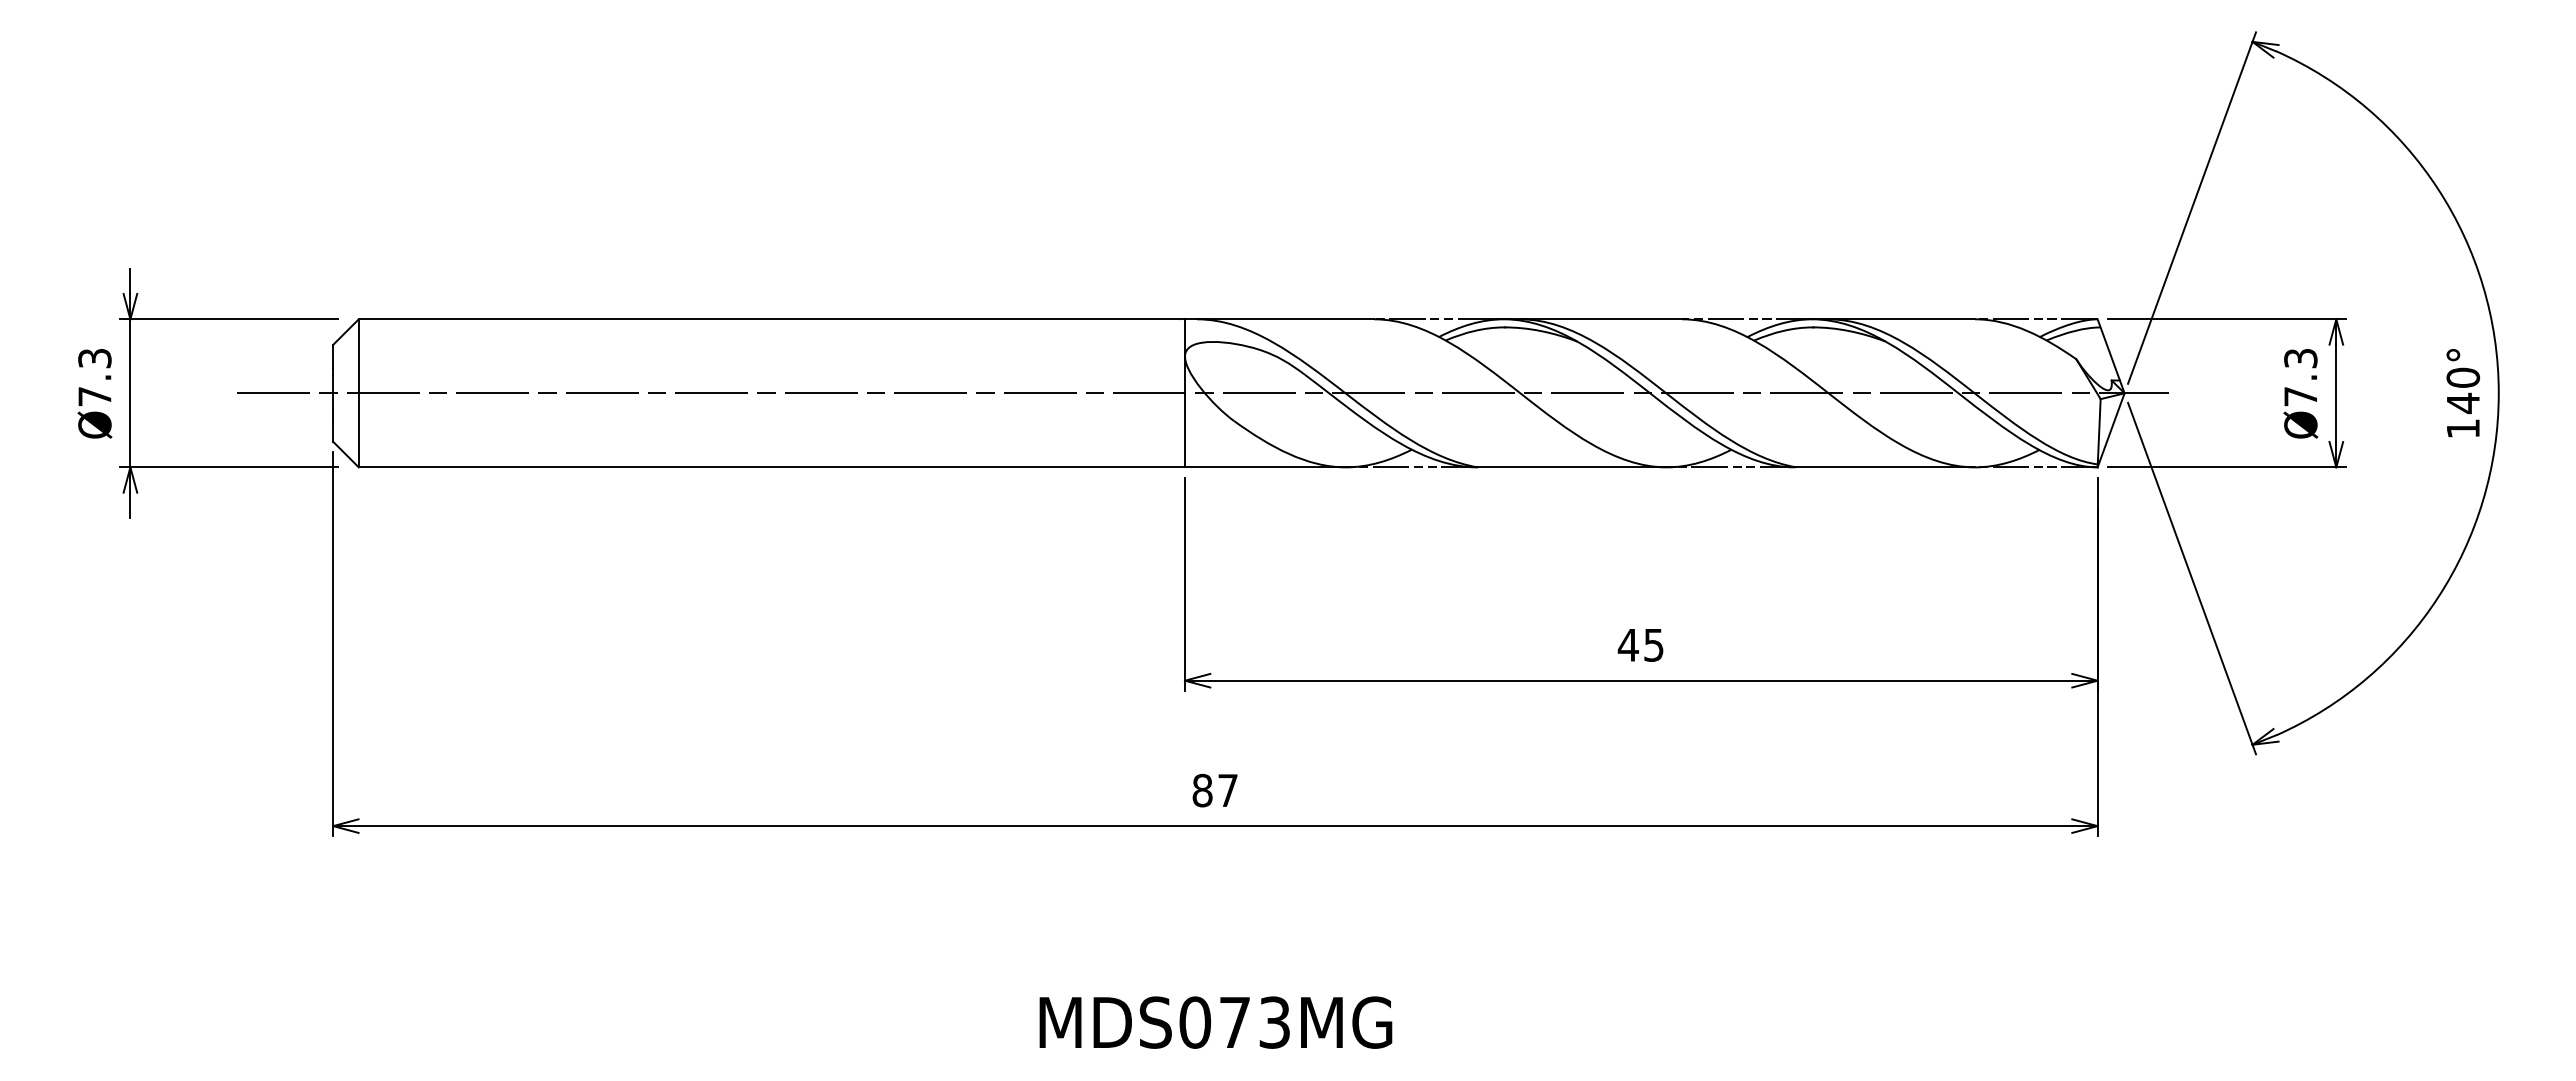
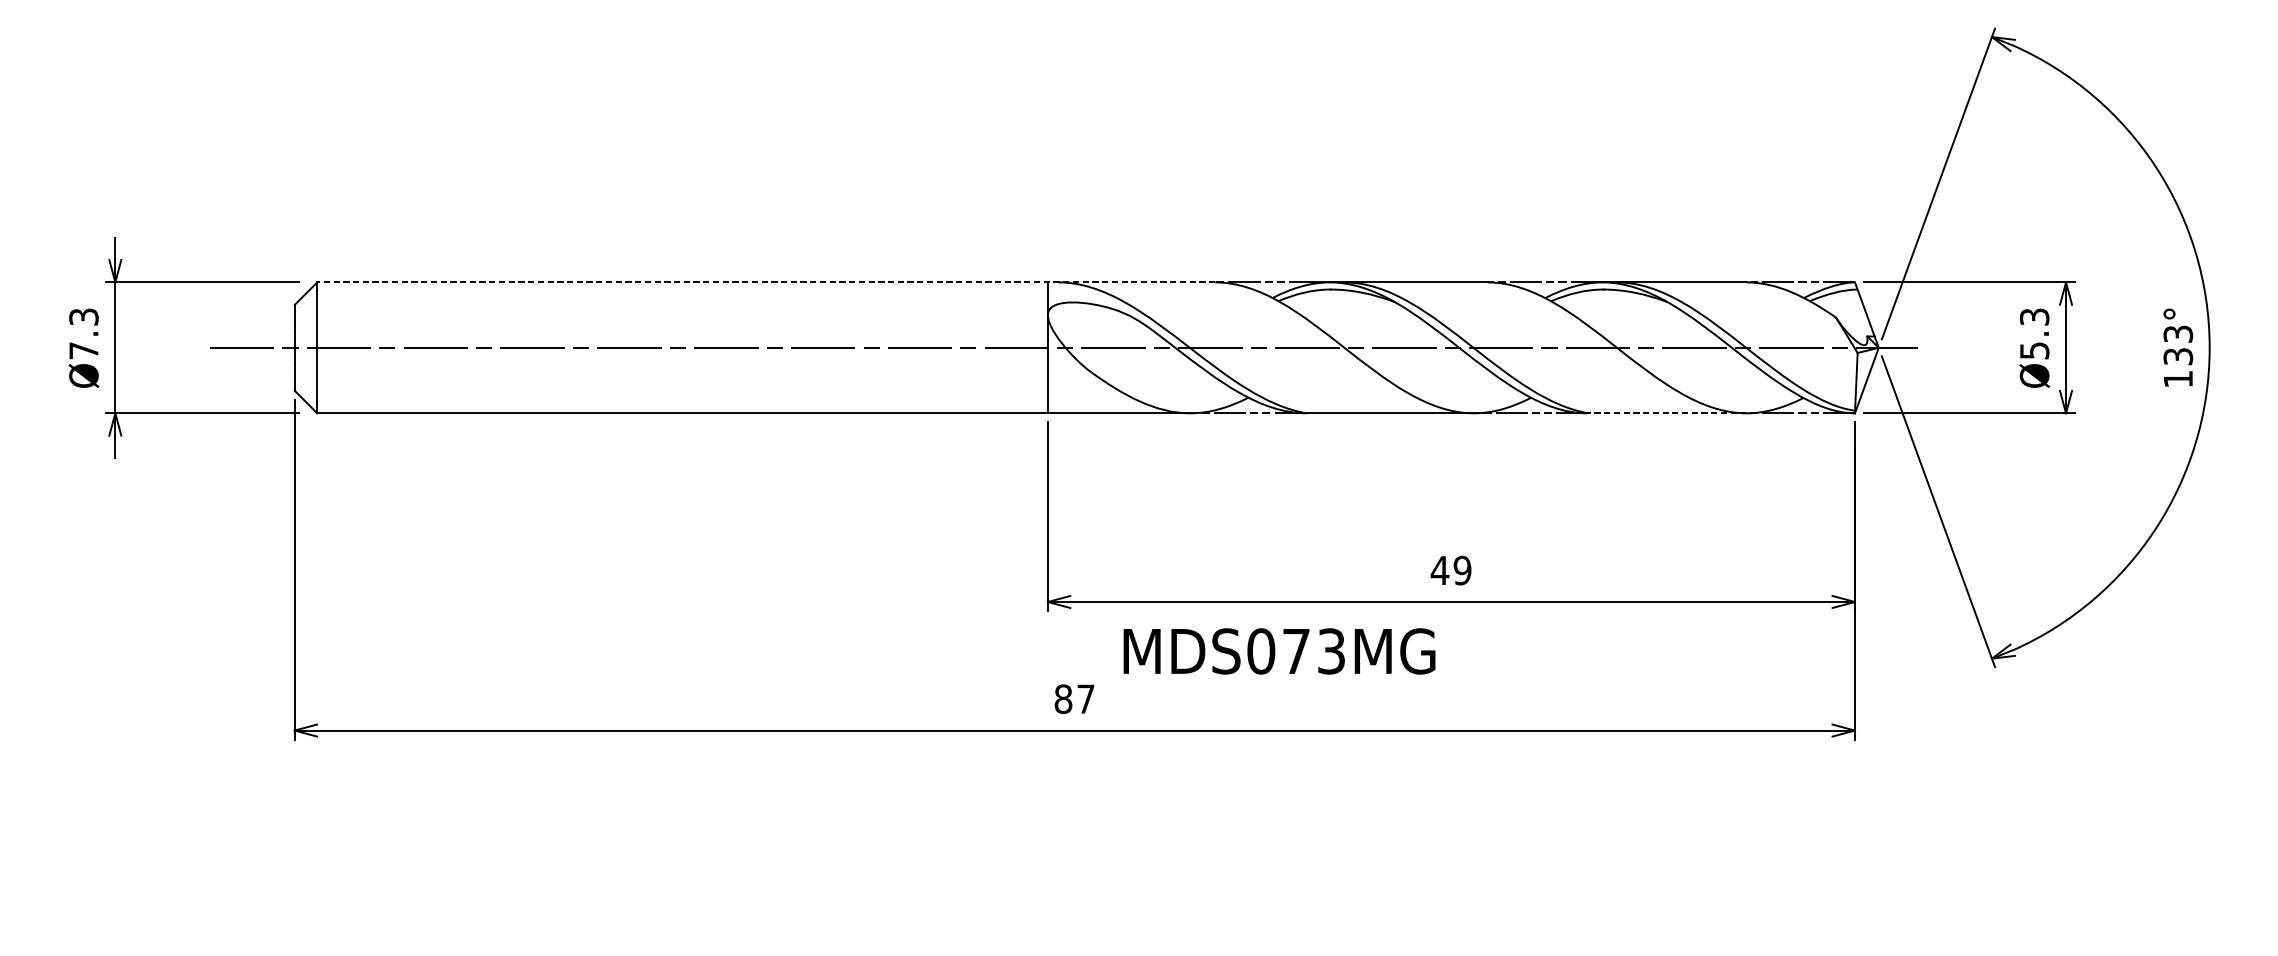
line: (866, 319) -> (766, 282), solid -> dashed
text: (2463, 390) -> (2178, 345), 140° -> 133°
text: (2300, 396) -> (2034, 350), Ø7.3 -> Ø5.3
line: (1885, 467) -> (1667, 413), solid -> dashed
text: (1653, 644) -> (1462, 569), 45 -> 49
text: (1215, 1022) -> (1279, 651), moved

